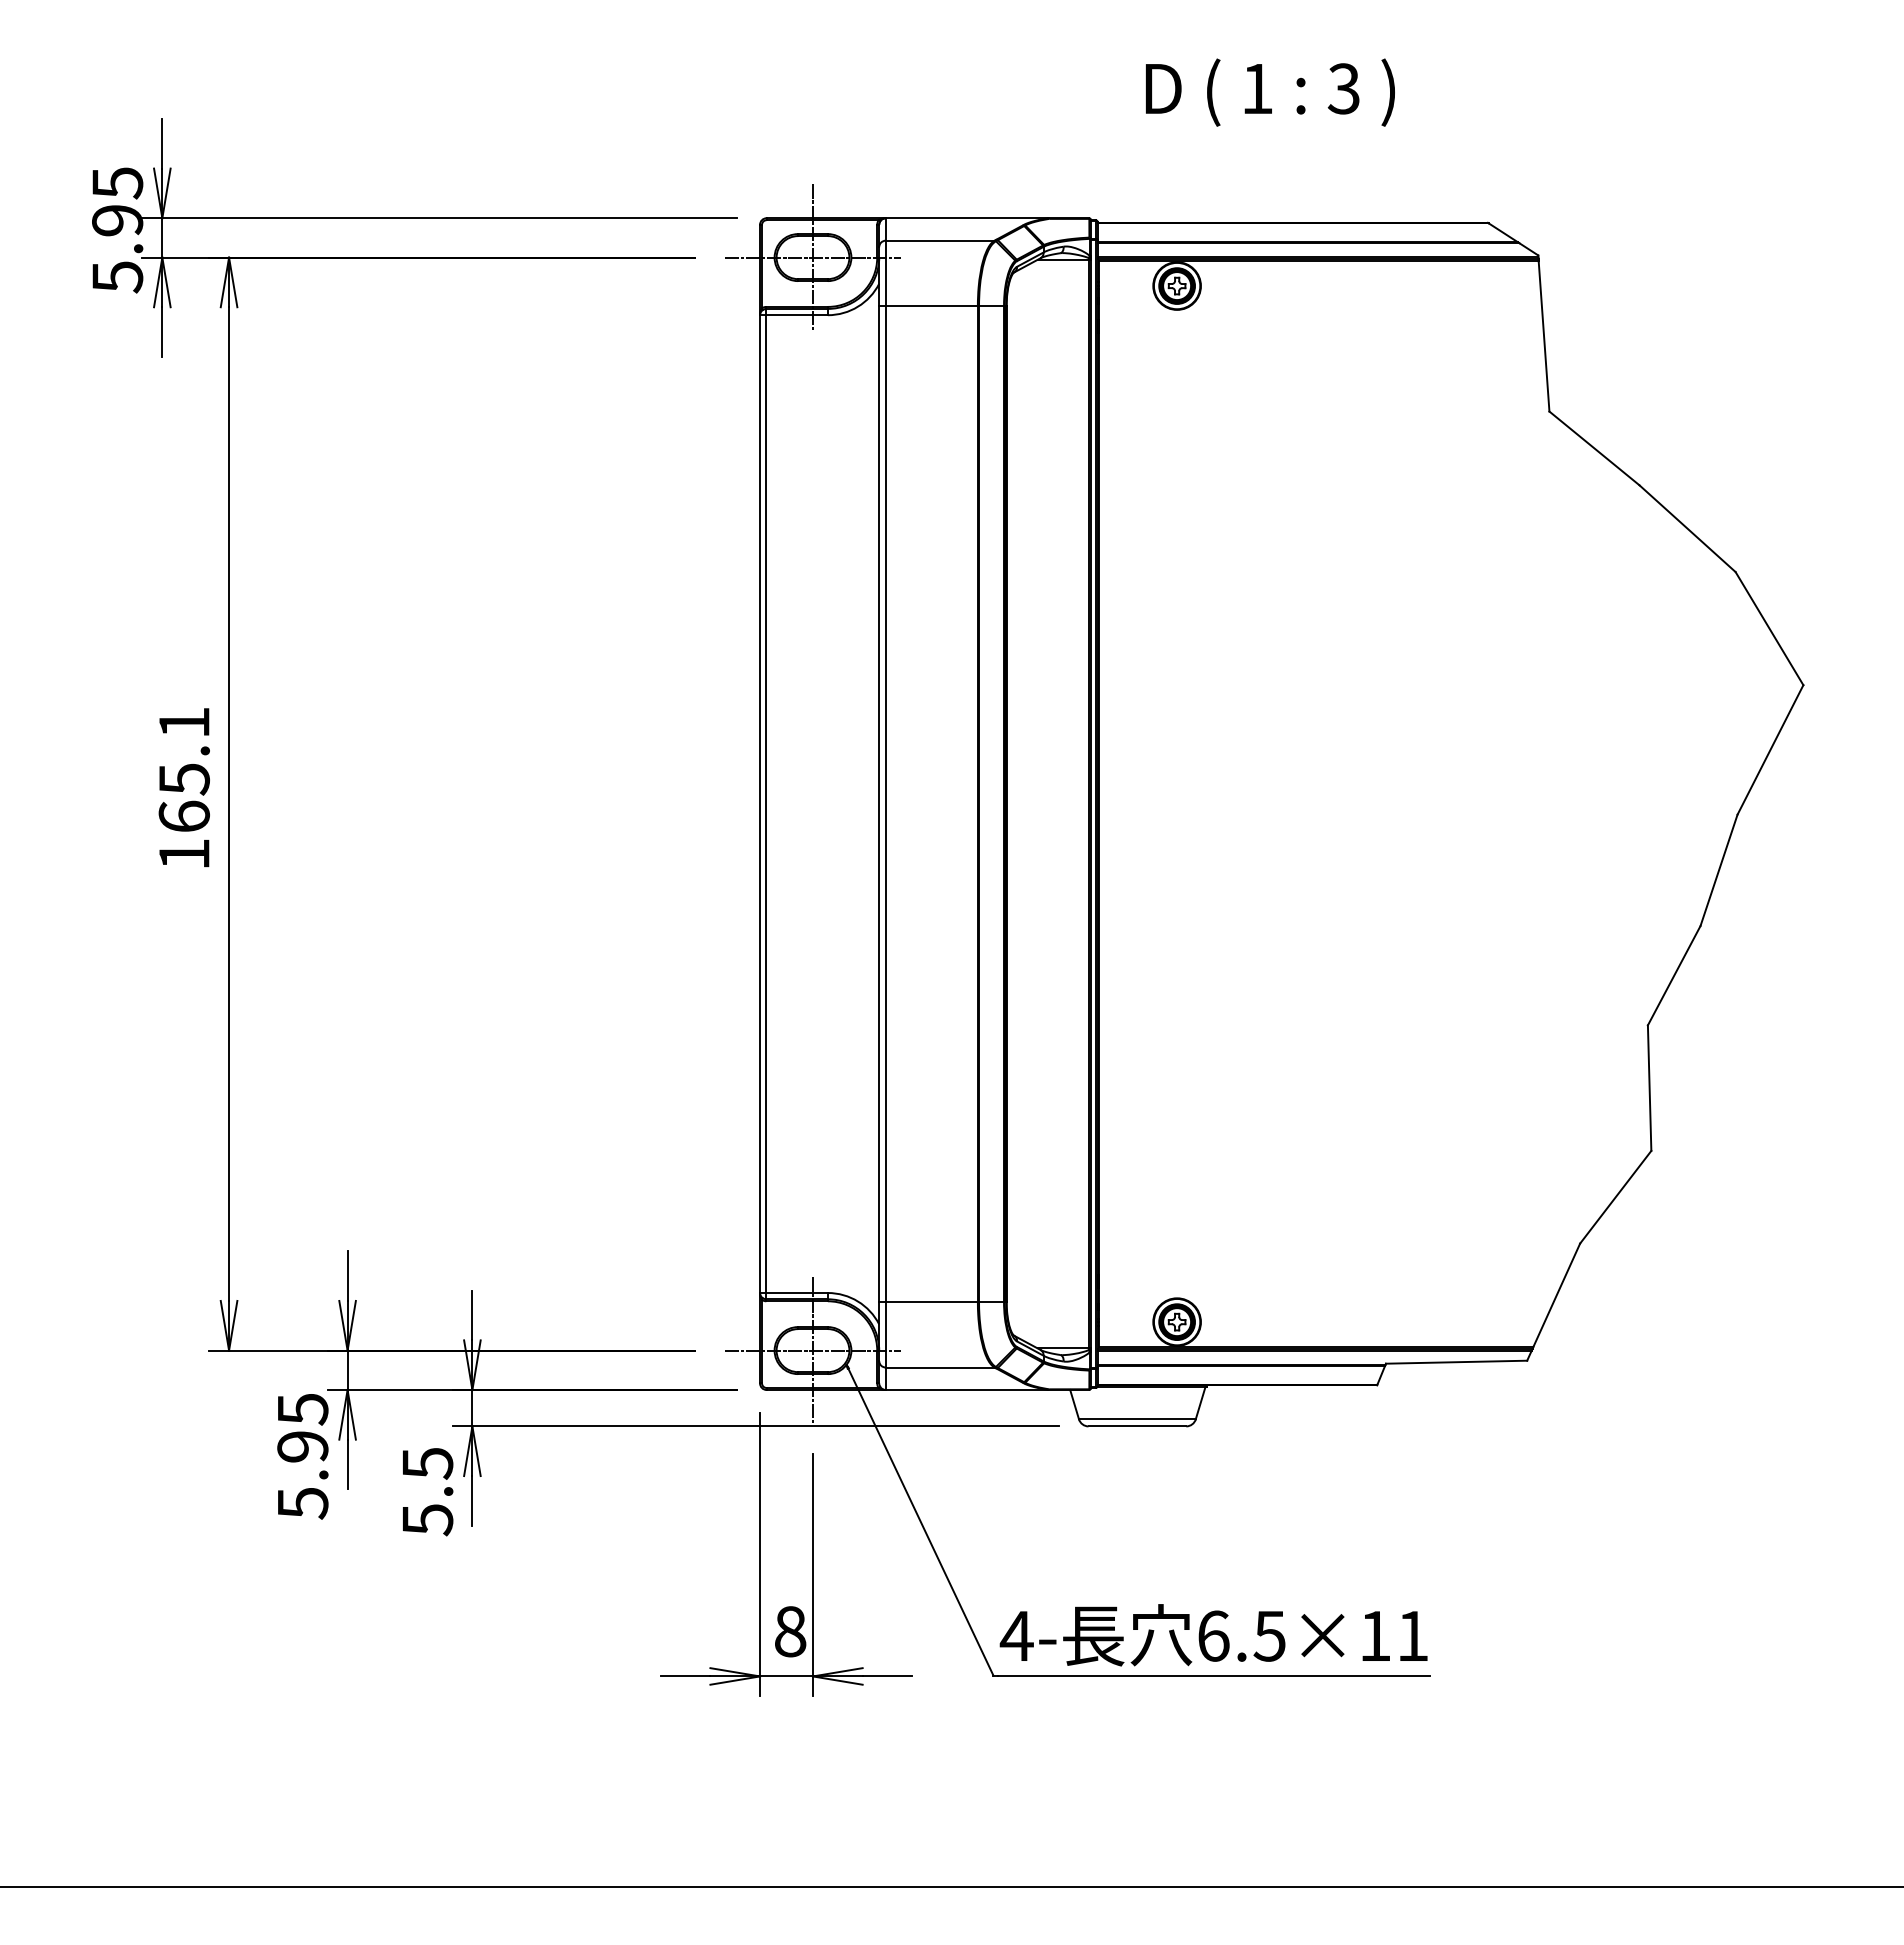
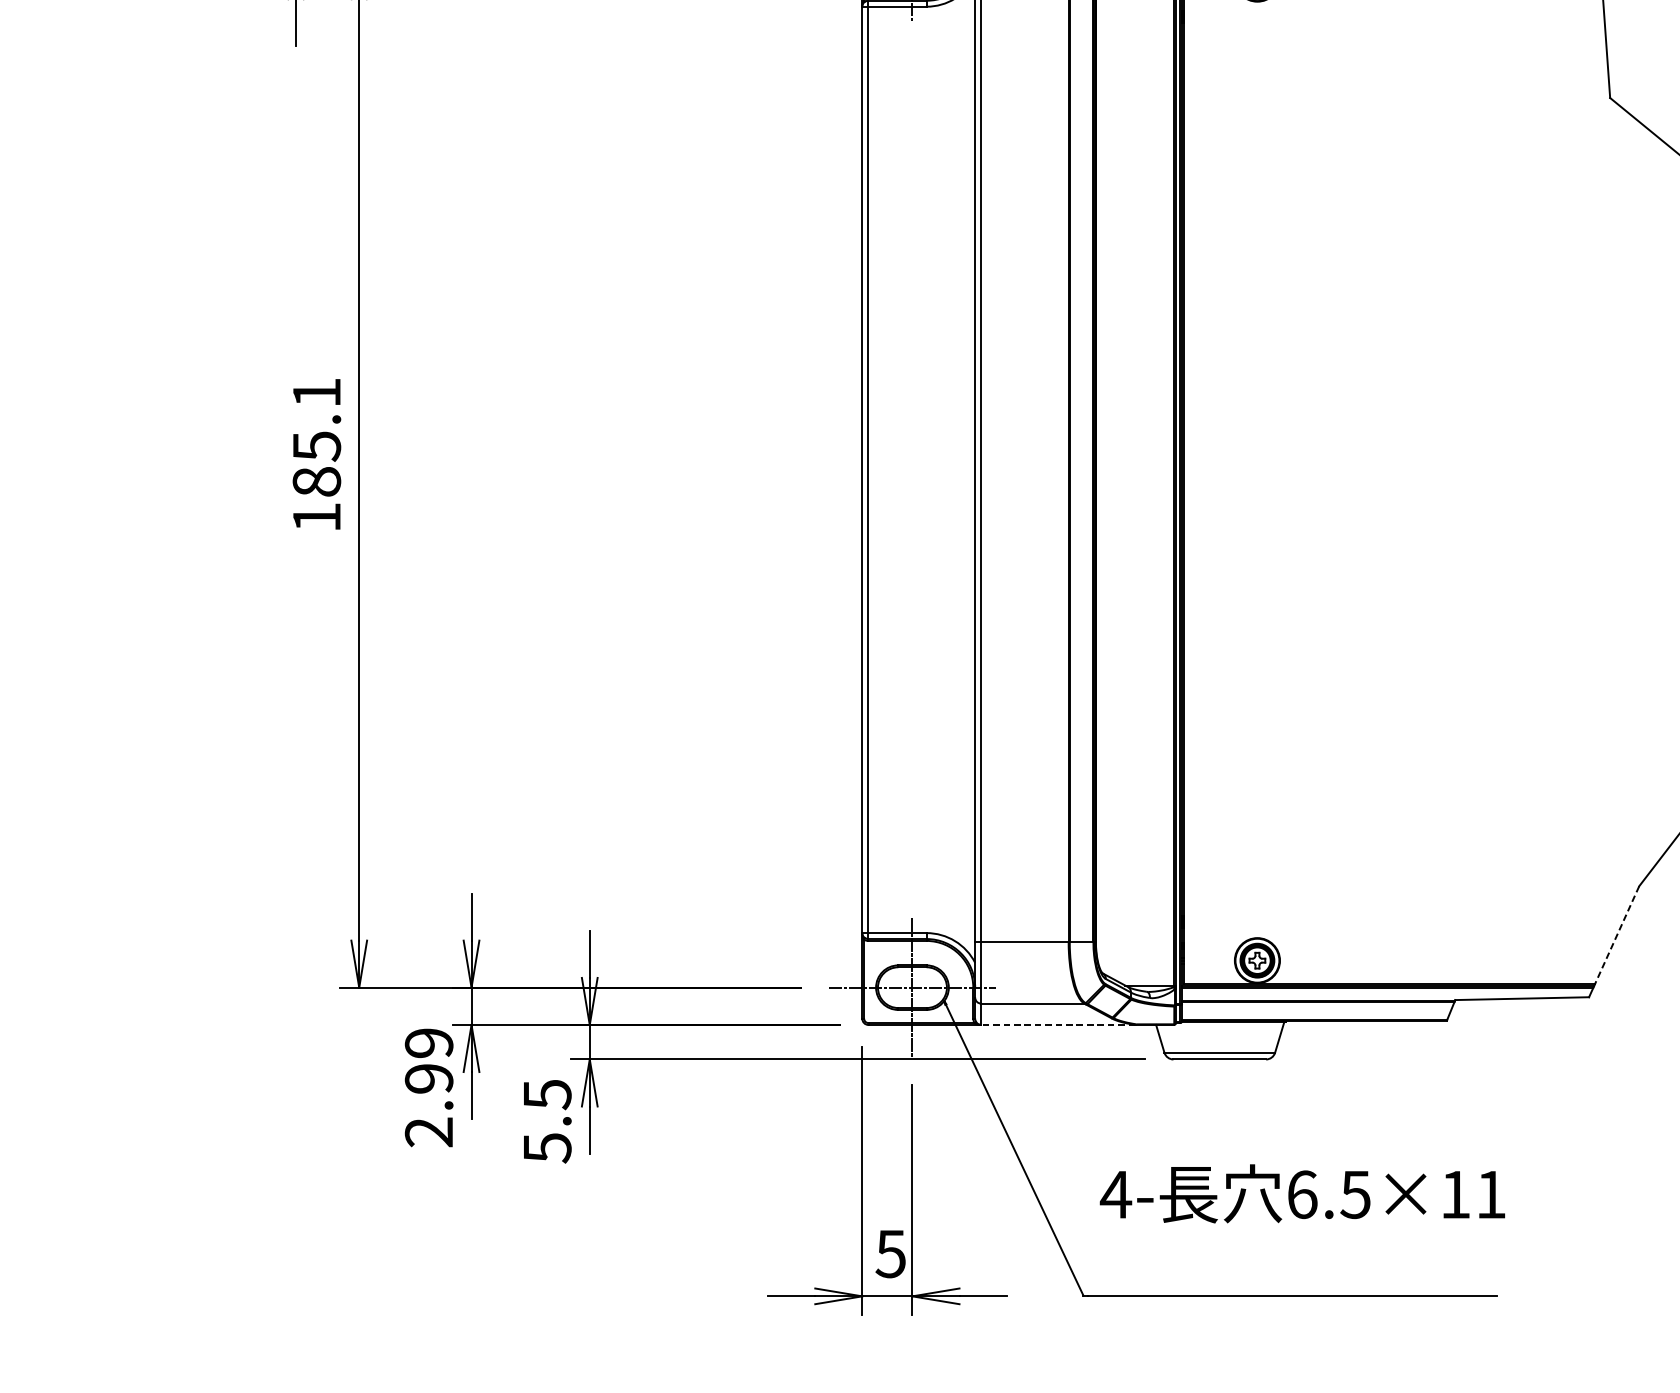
text: (183, 816) -> (316, 481), 165.1 -> 185.1
line: (1556, 1295) -> (1616, 935), solid -> dashed
line: (966, 1390) -> (1057, 1025), solid -> dashed
text: (302, 1456) -> (428, 1087), 5.95 -> 2.99
text: (790, 1631) -> (891, 1253), 8 -> 5
text: (1213, 1635) -> (1302, 1194), moved

